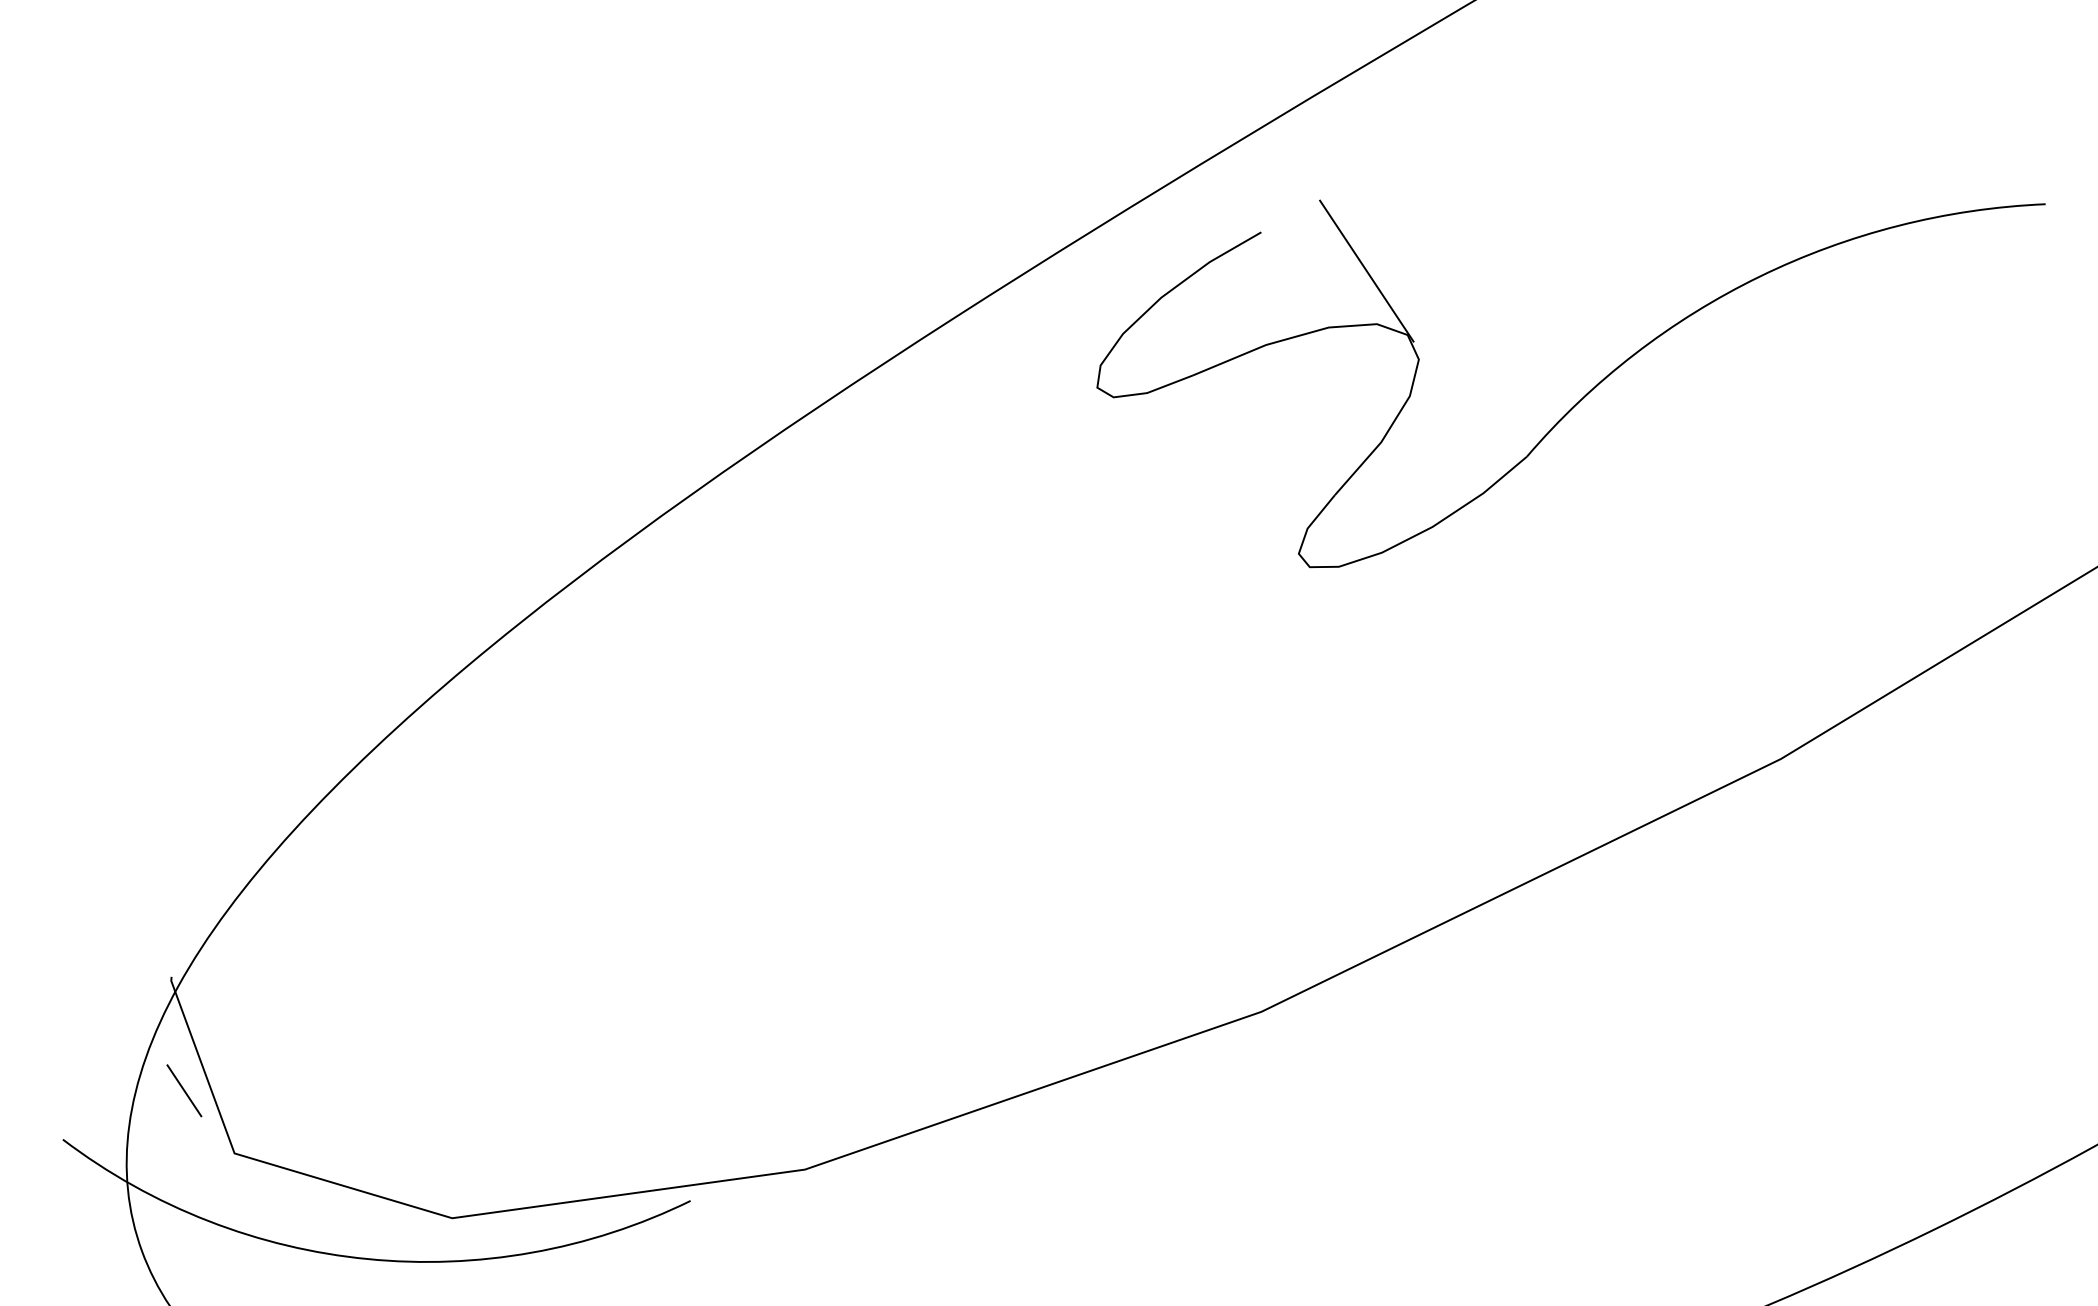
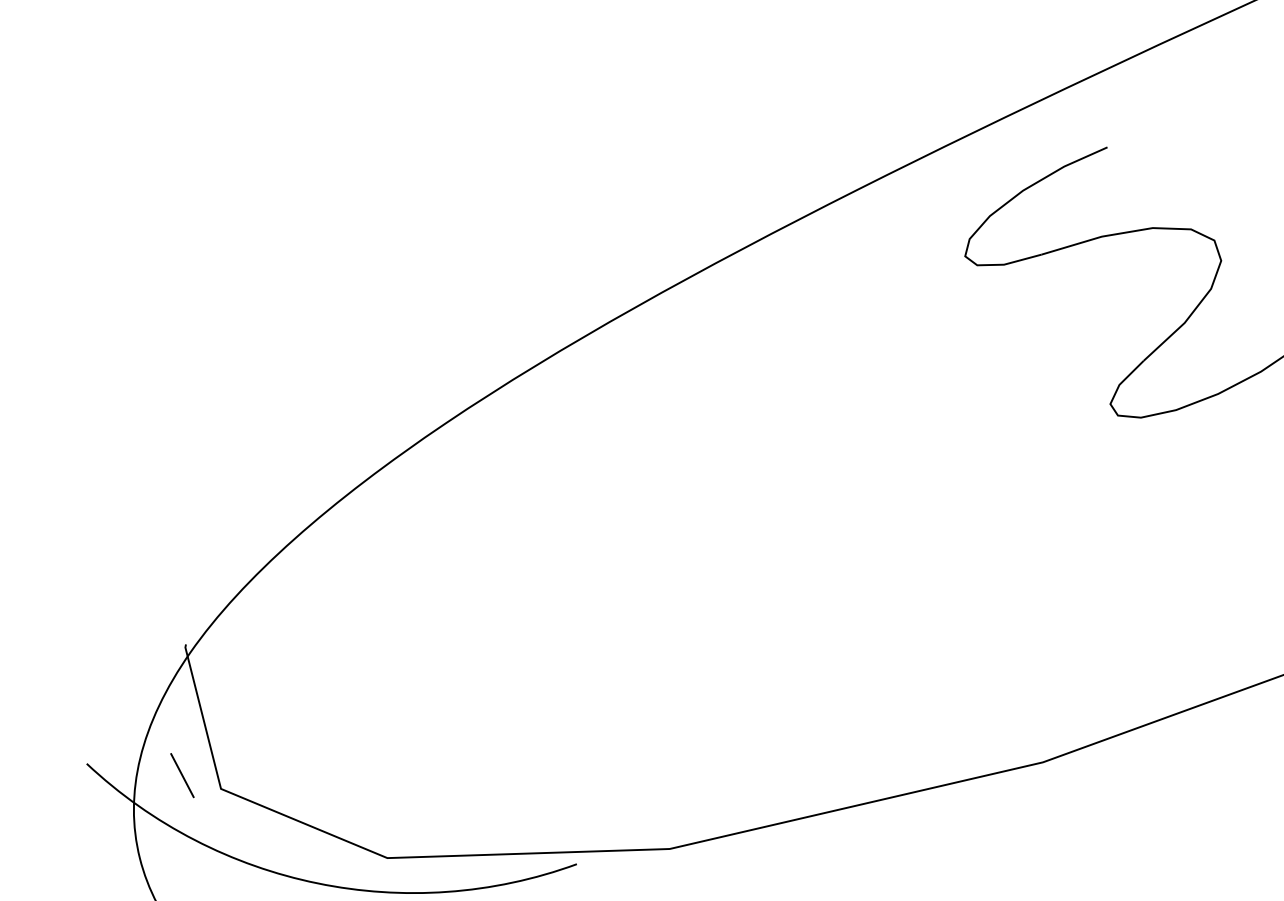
line: (1366, 270) -> (1187, 186), removed
line: (184, 1090) -> (182, 775), moved

